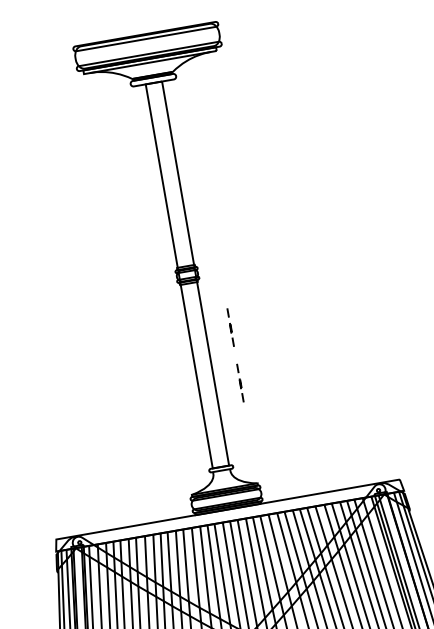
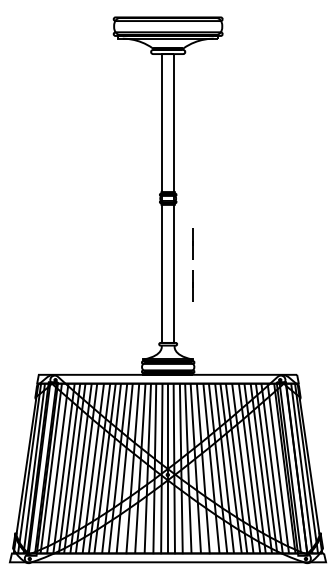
line: (231, 330) -> (193, 244), dashed -> solid
line: (241, 386) -> (193, 286), dashed -> solid

